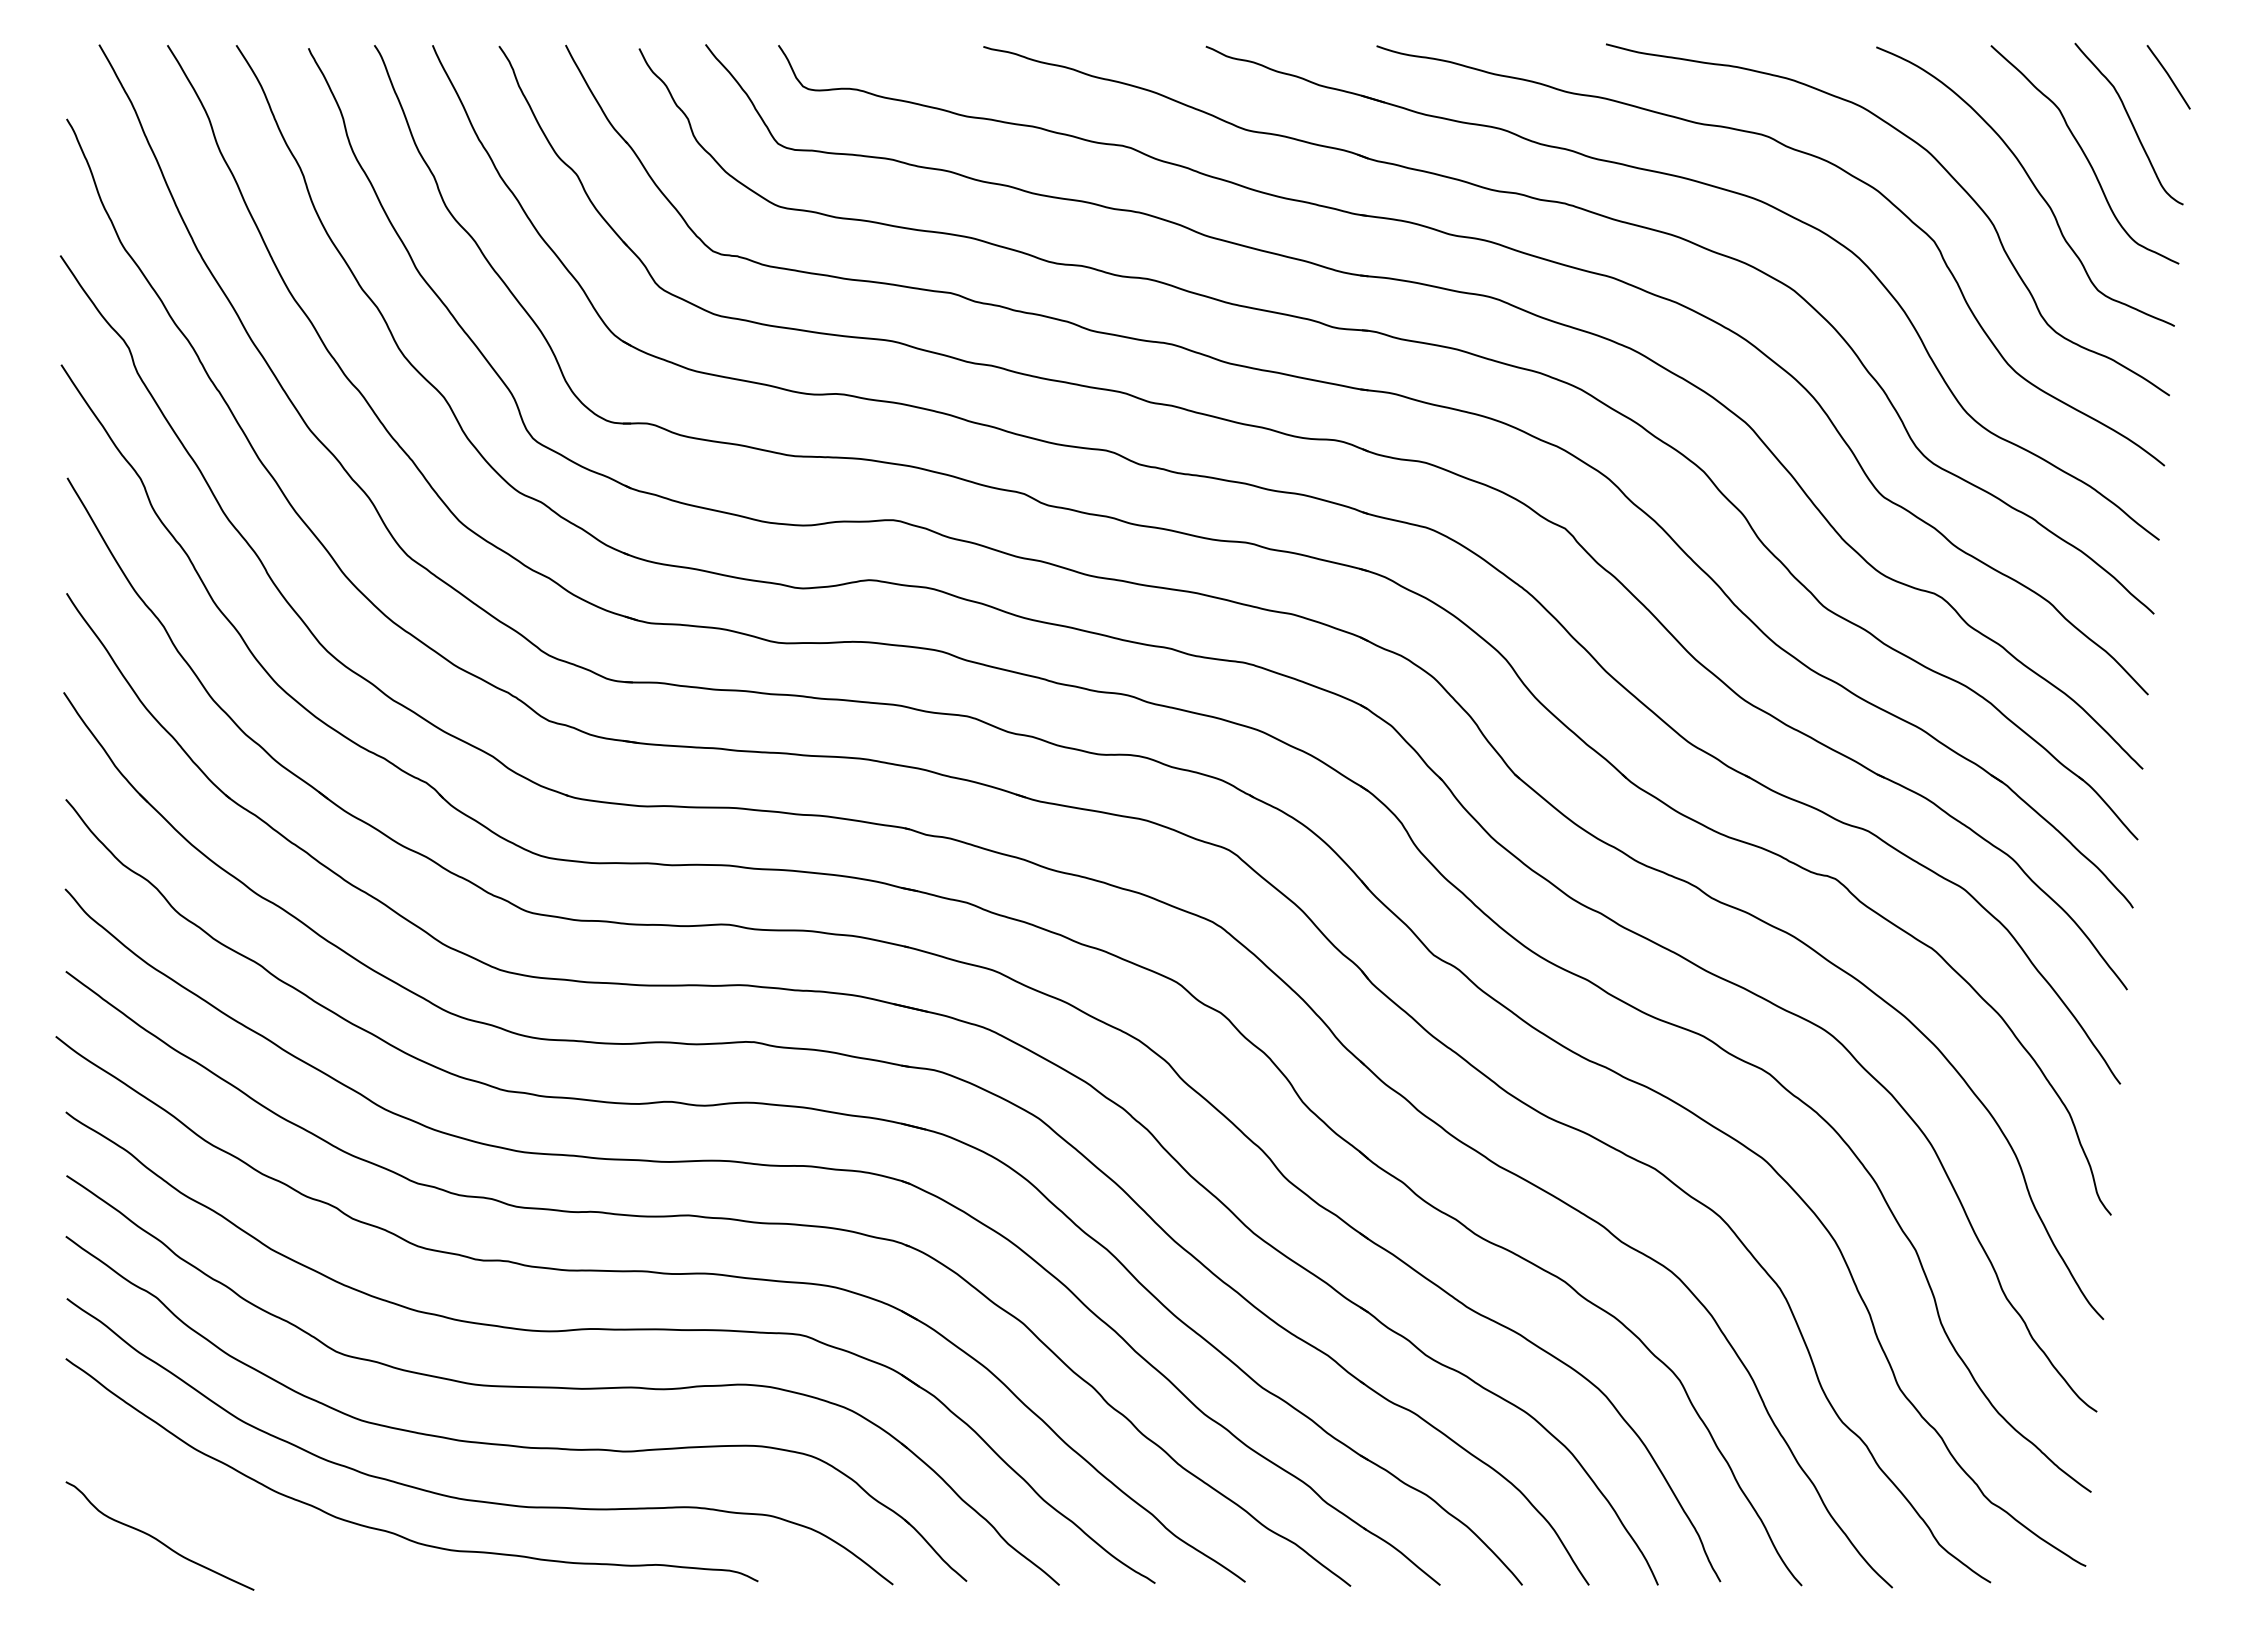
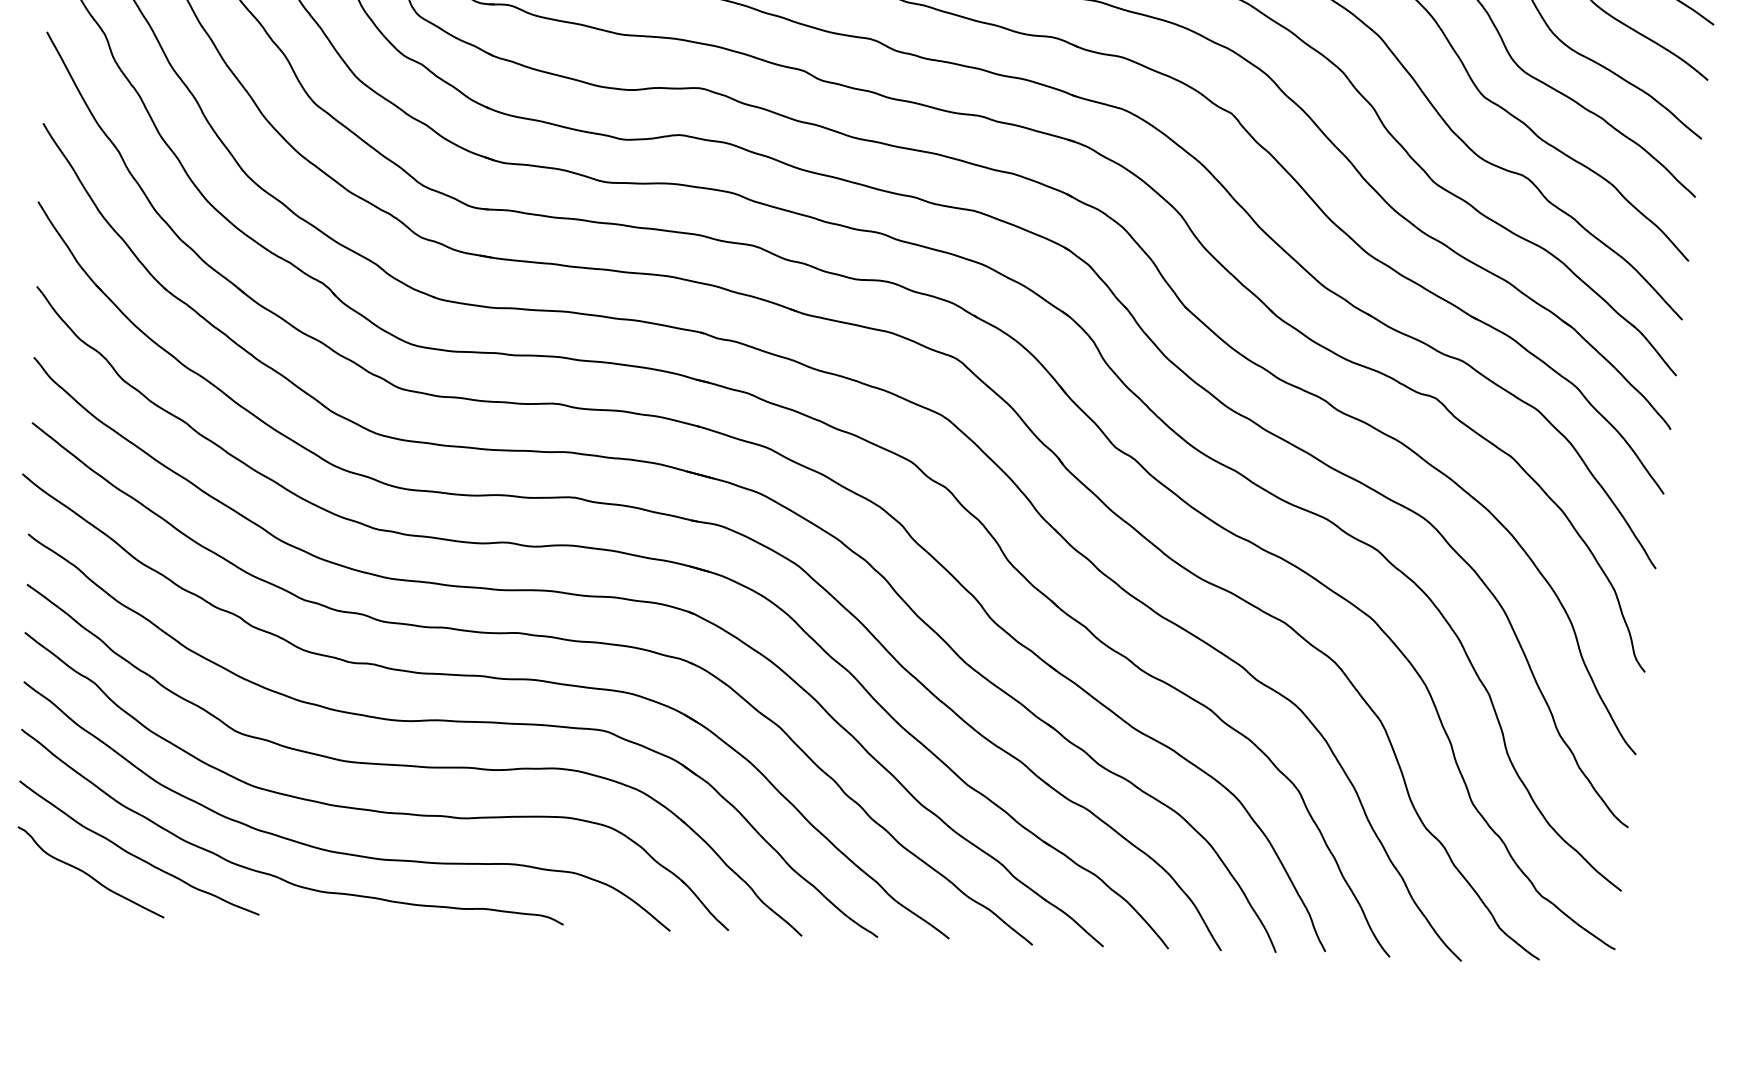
curve: (214, 1512) -> (134, 855), added

